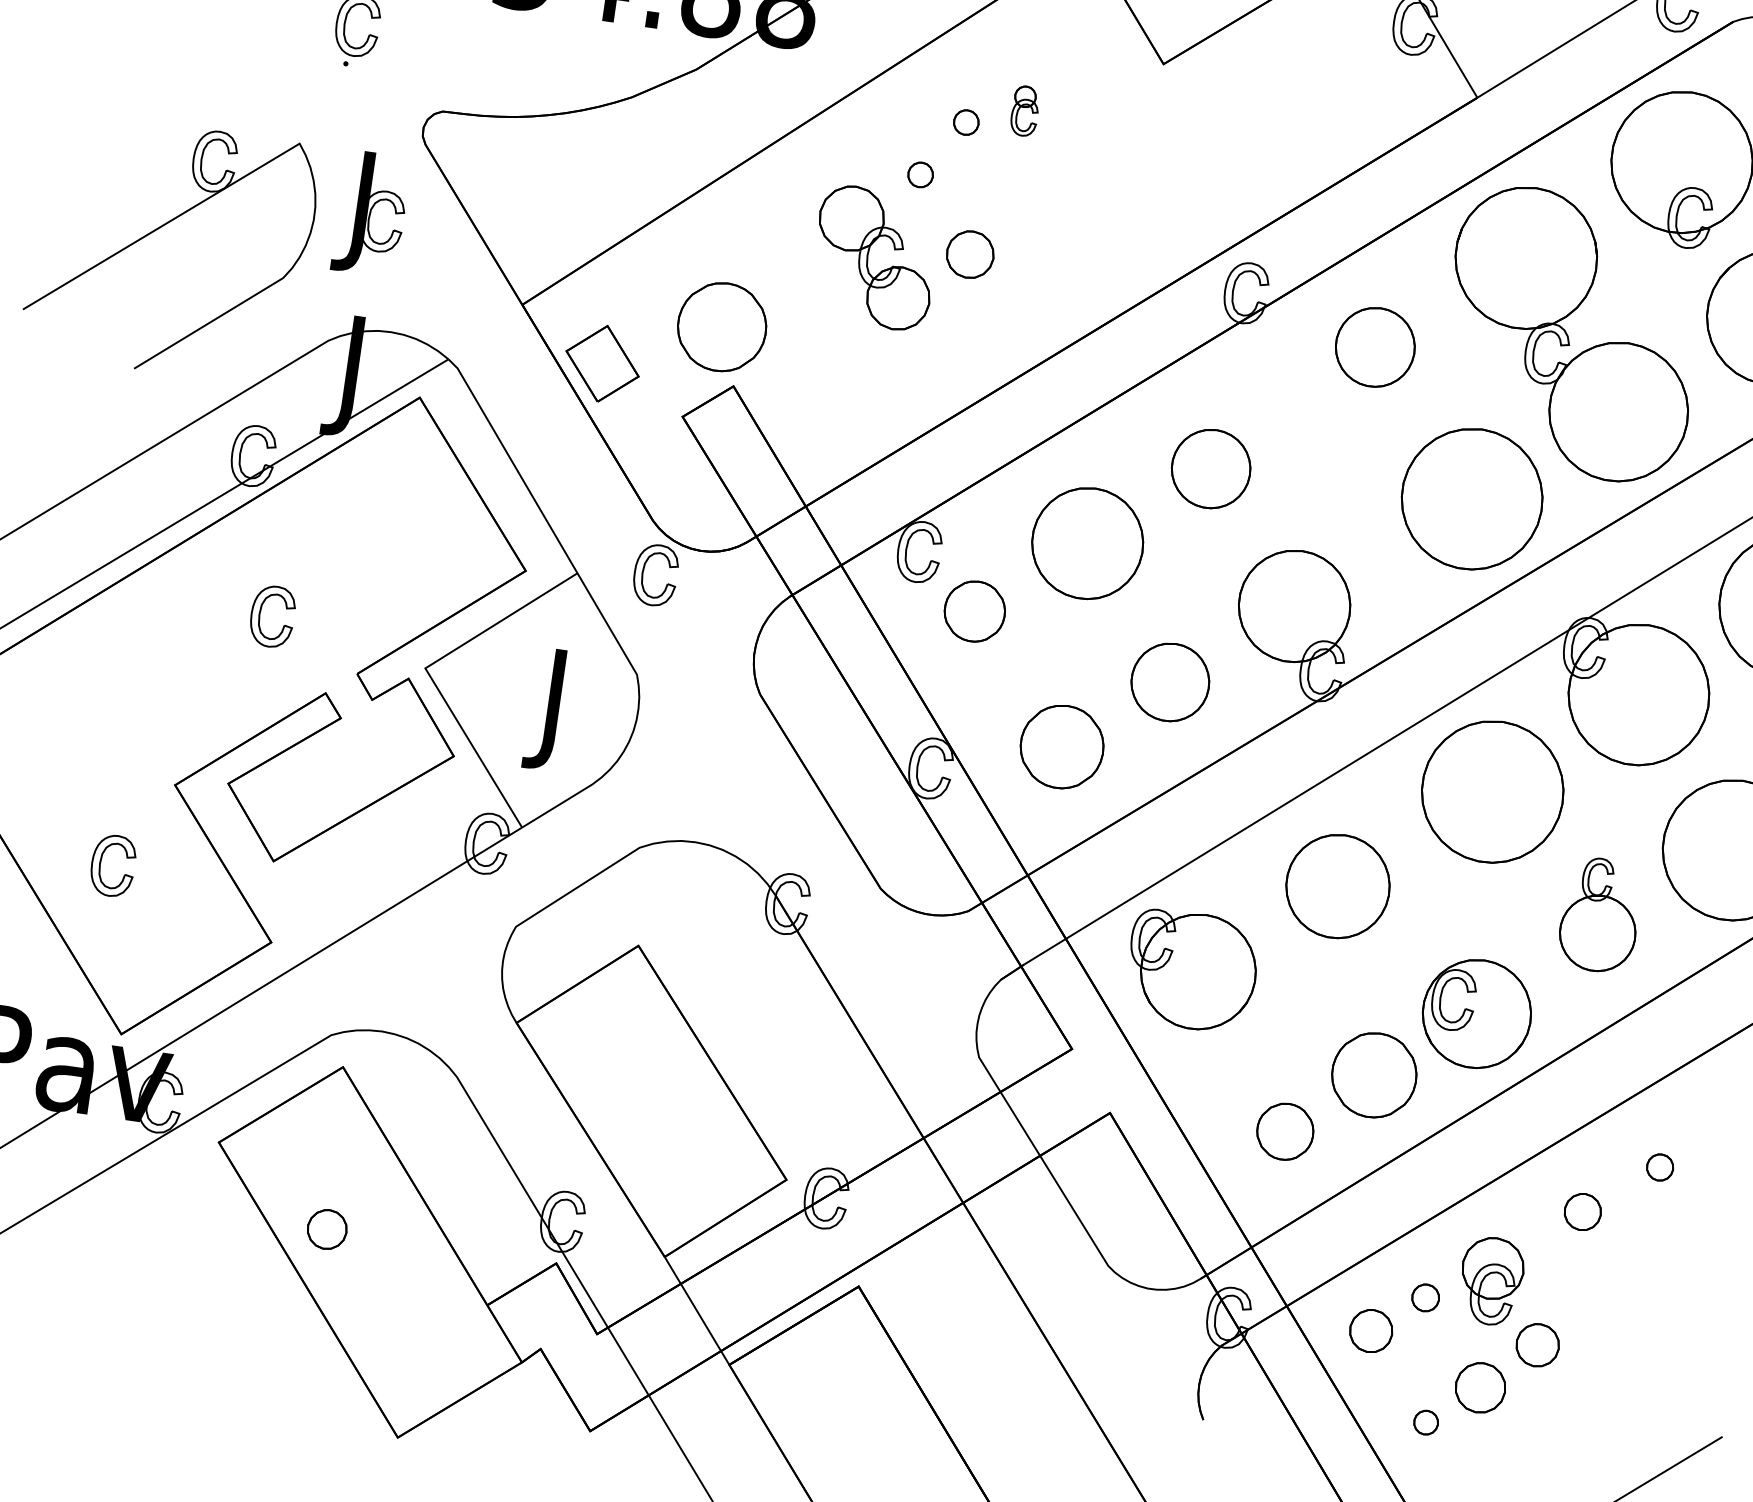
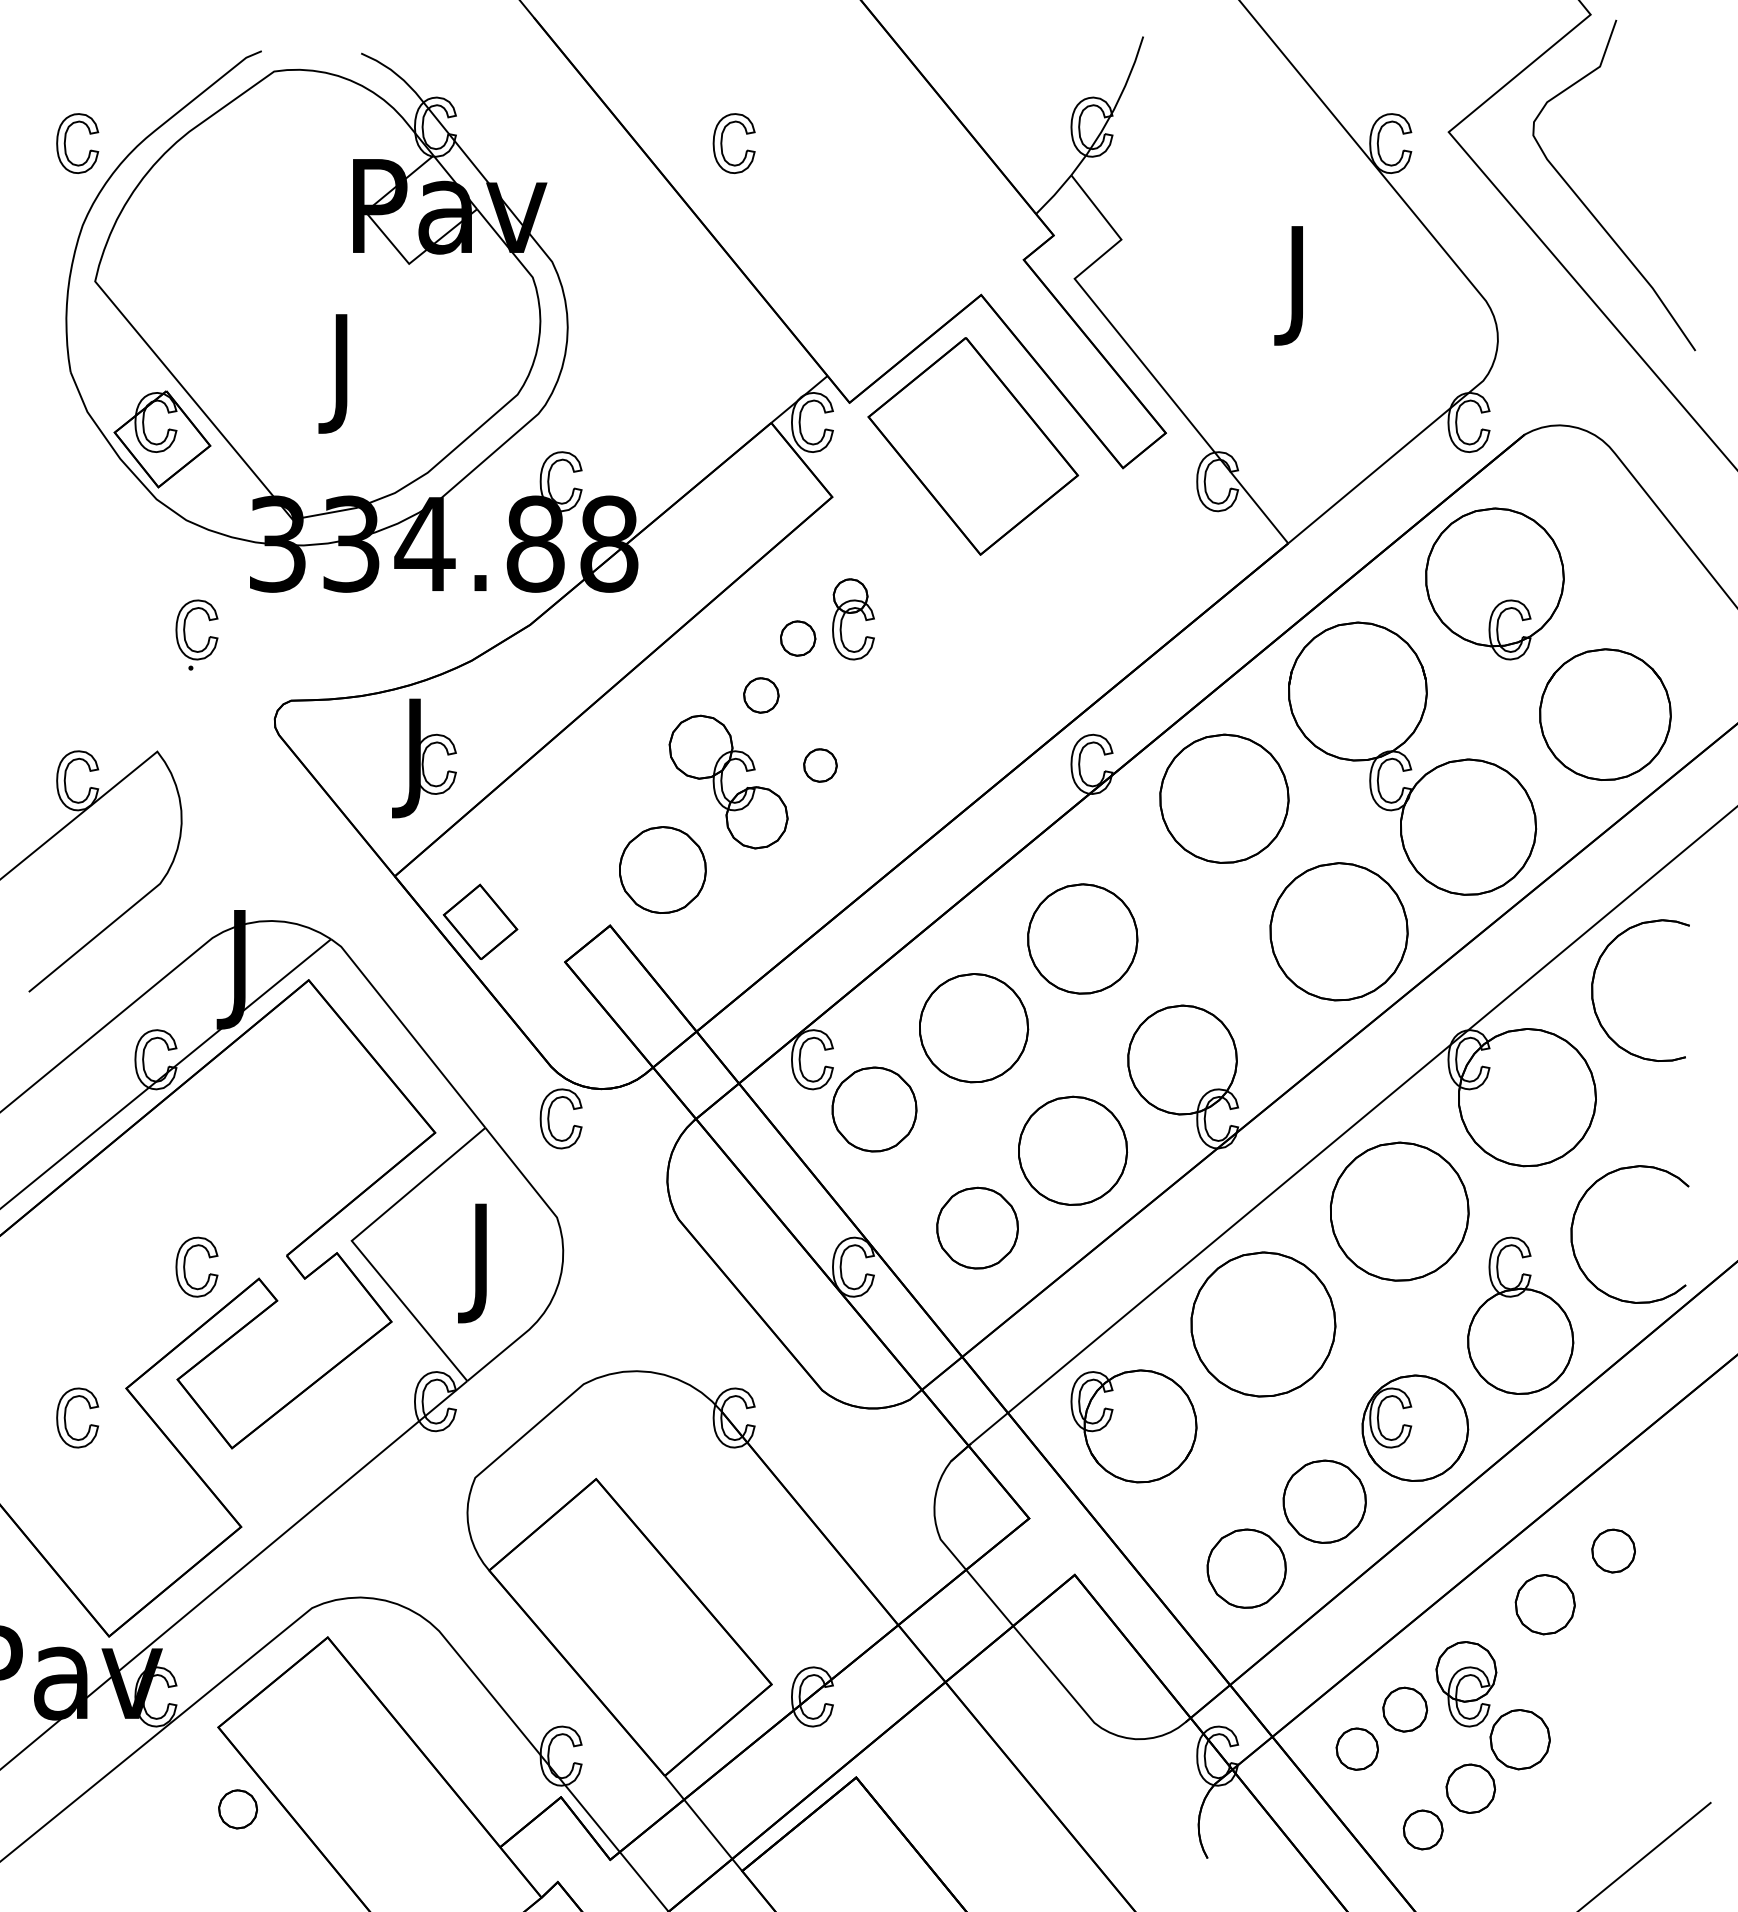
part: (1025, 111) -> (853, 619), size x1.67
part: (966, 122) -> (798, 638), size x1.43
part: (920, 174) -> (761, 695), size x1.43
part: (371, 213) -> (424, 758), moved
part: (970, 254) -> (820, 765), size x0.71
part: (721, 326) -> (662, 869), moved
part: (1375, 347) -> (1224, 798), size x1.67
part: (1210, 468) -> (1082, 938), size x1.43
part: (974, 611) -> (874, 1109), size x1.43
part: (261, 613) -> (185, 1265), moved
part: (1170, 682) -> (1073, 1150), size x1.43
part: (102, 859) -> (66, 1413), moved
part: (1338, 886) -> (1263, 1324), size x1.43
part: (1600, 914) -> (1520, 1315), size x1.43
part: (1285, 1131) -> (1246, 1568), size x1.43
part: (1660, 1166) -> (1613, 1550), size x1.67
part: (1582, 1211) -> (1544, 1604), size x1.67
part: (326, 1229) -> (237, 1809), moved
part: (1425, 1297) -> (1405, 1709), size x1.67
part: (1537, 1344) -> (1519, 1739), size x1.43
part: (1425, 1422) -> (1422, 1829), size x1.67

